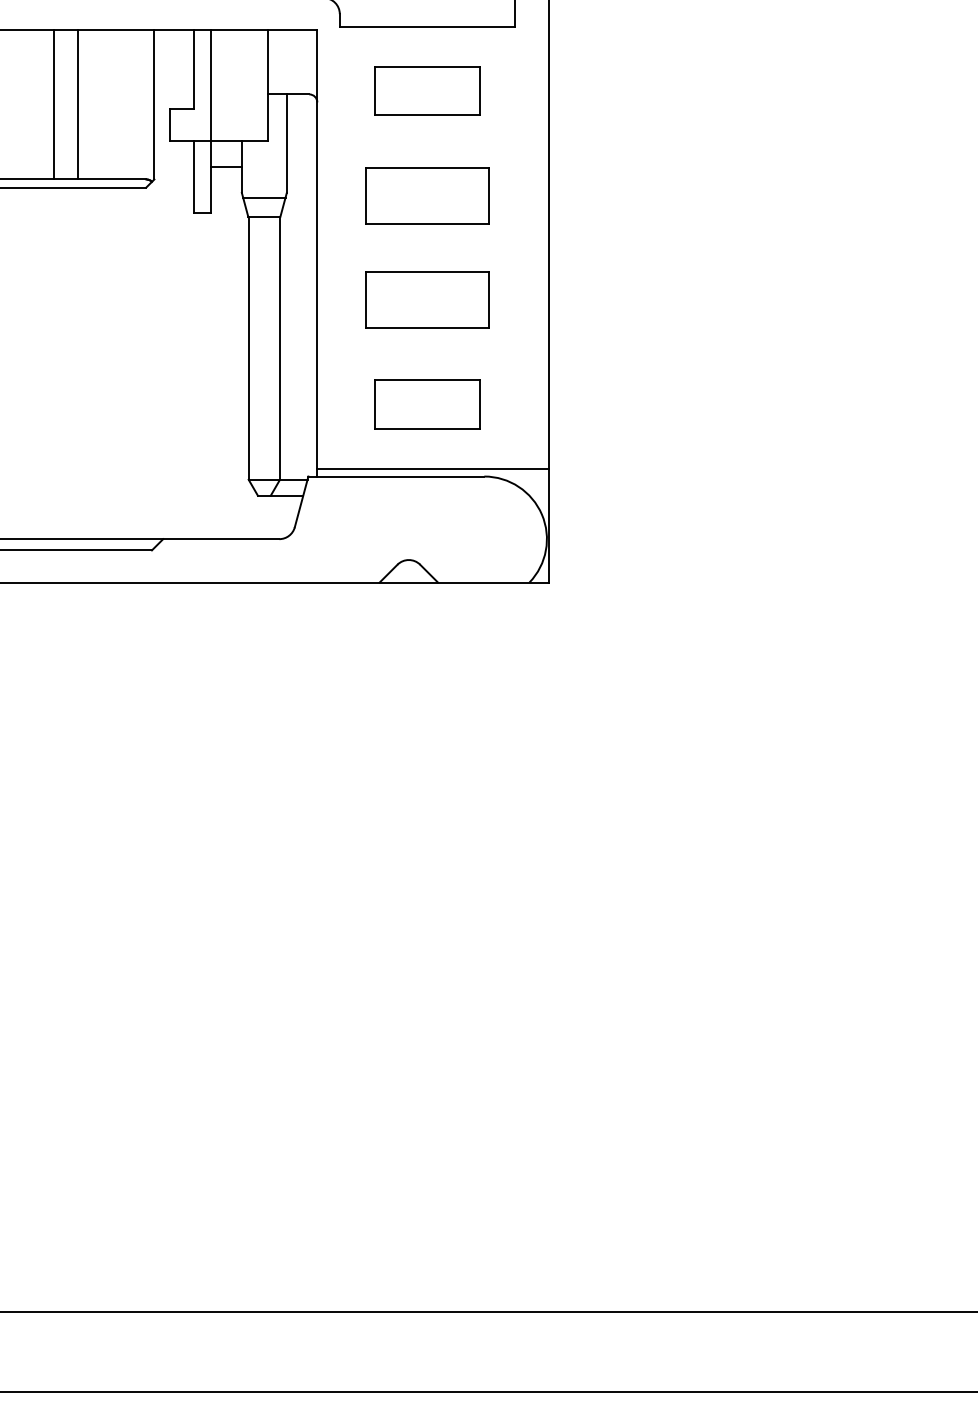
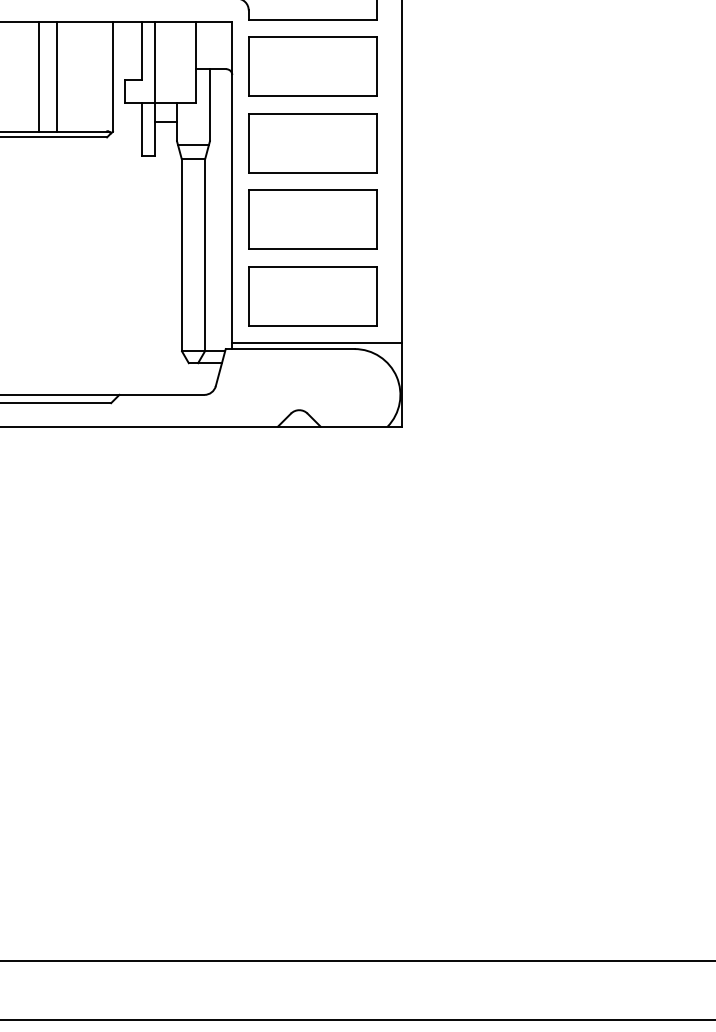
part: (426, 90) -> (312, 66), size x1.67
part: (426, 195) -> (312, 143), size x1.43
part: (426, 299) -> (312, 219), size x1.43
part: (426, 404) -> (312, 296), size x1.67

